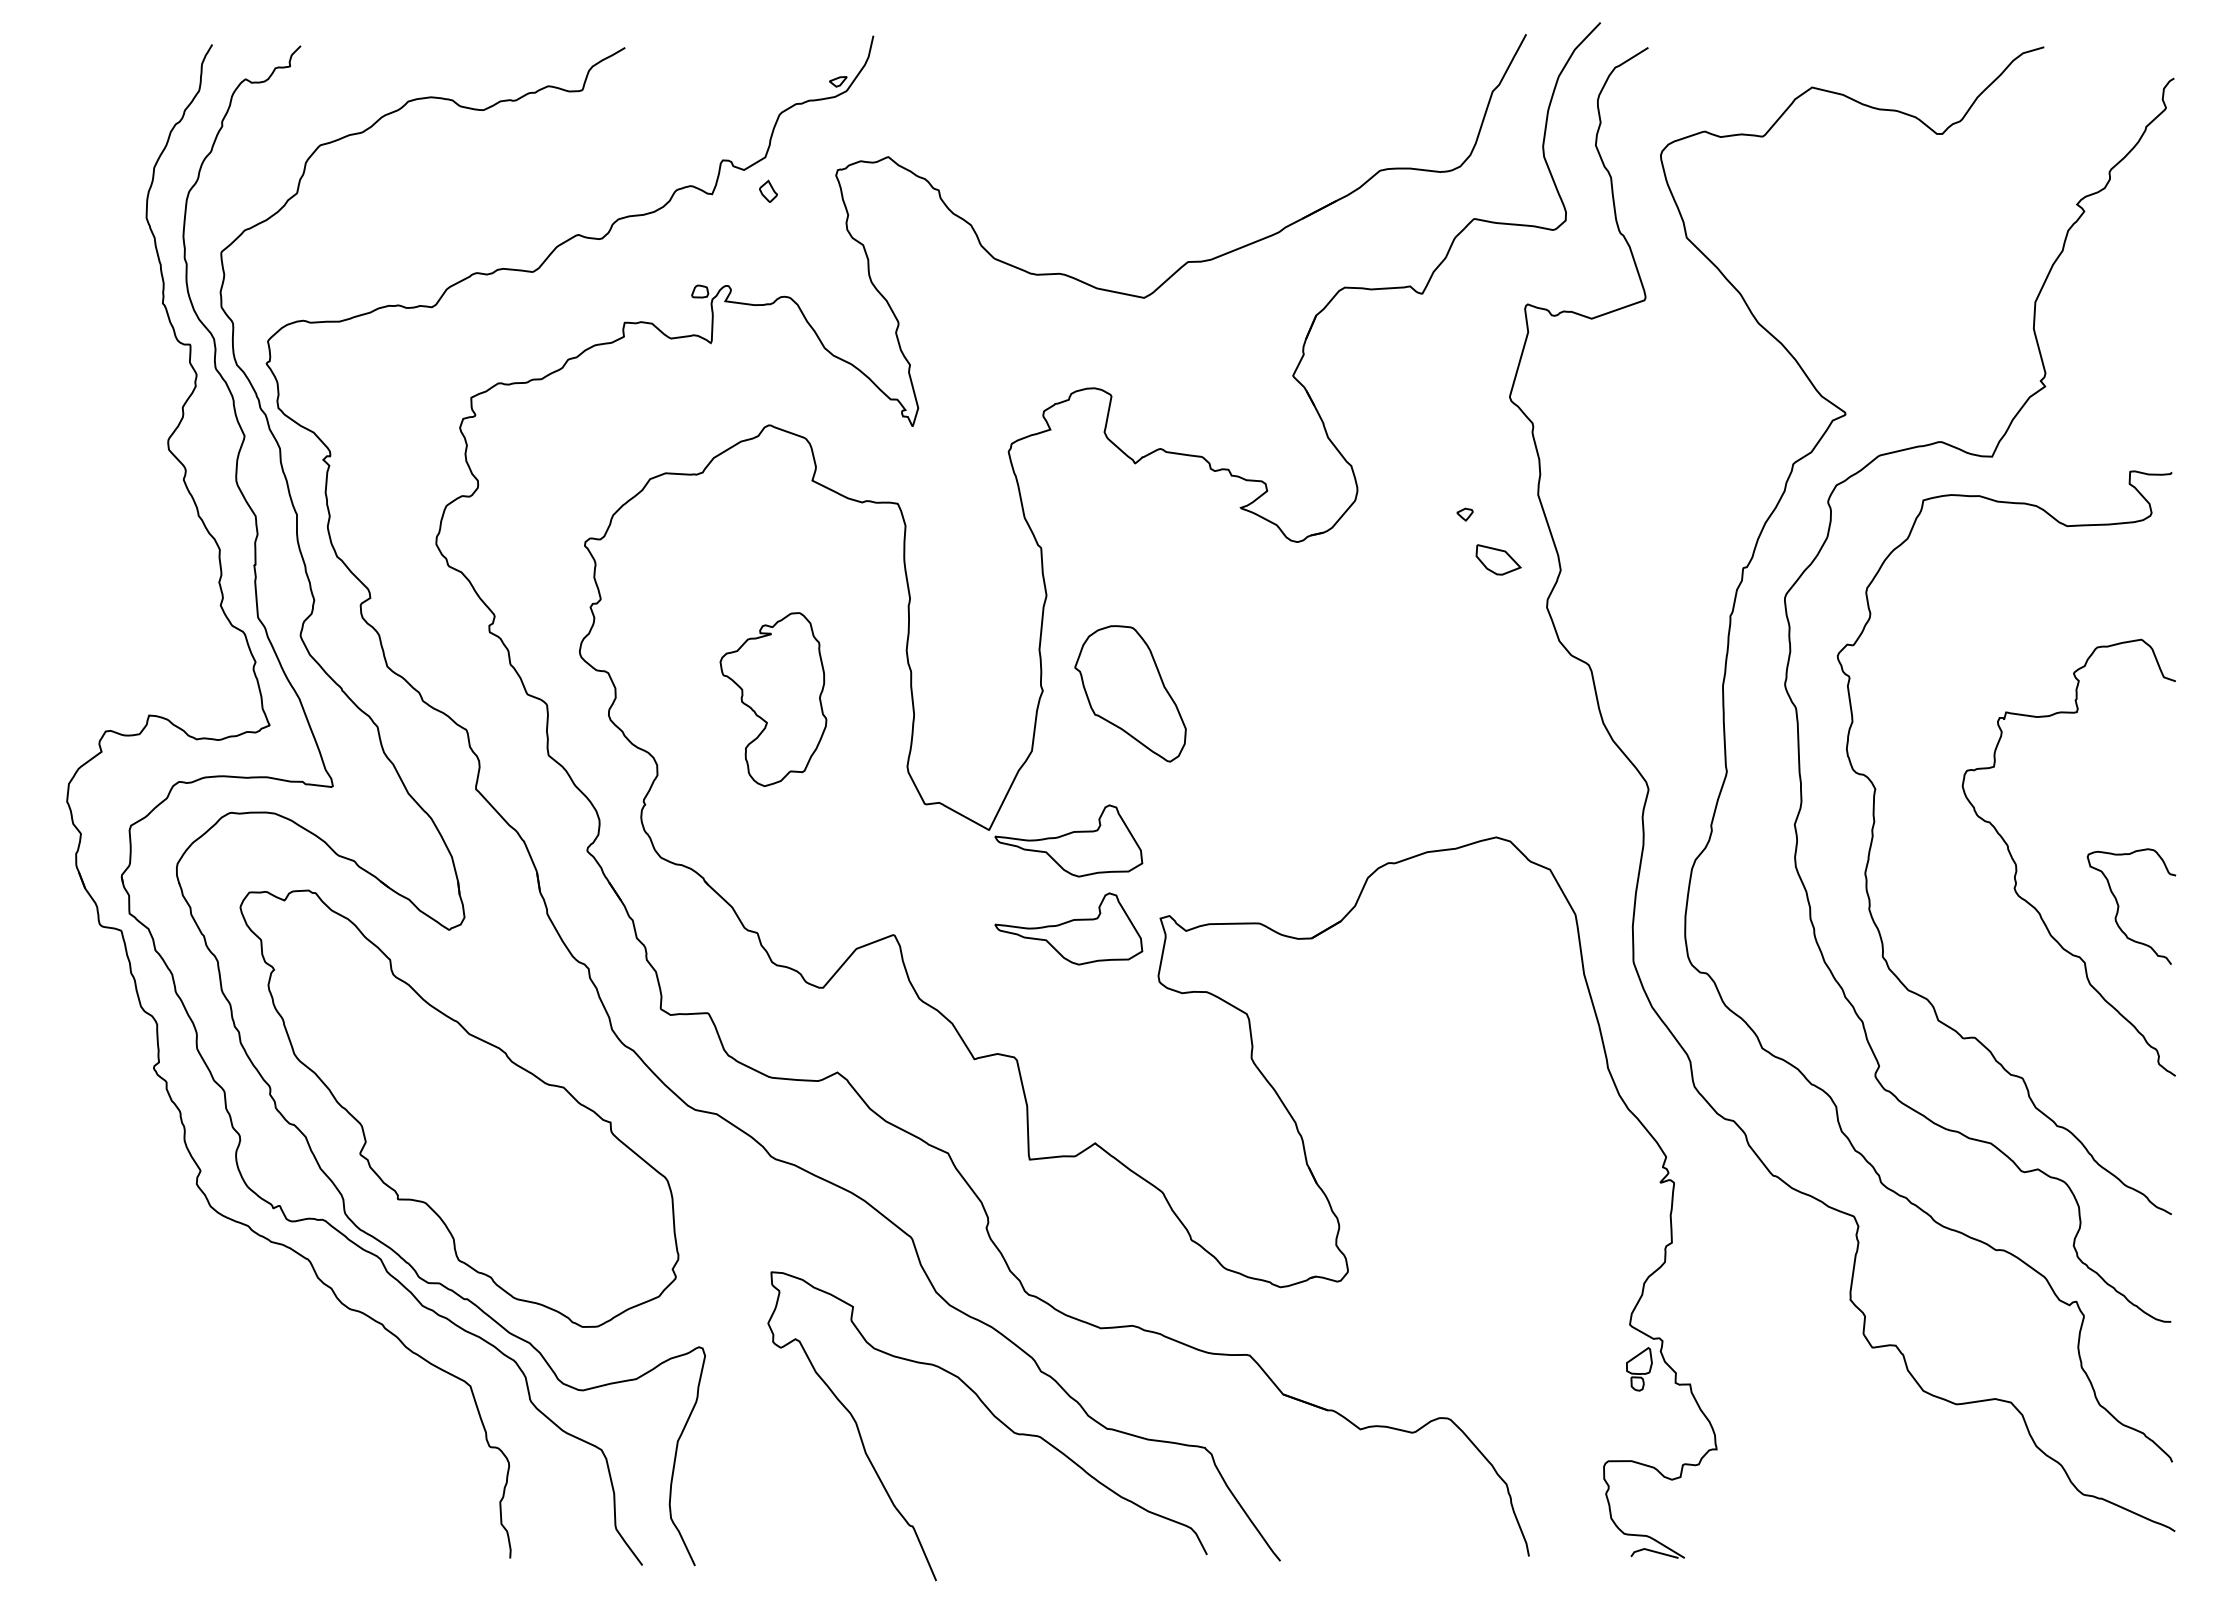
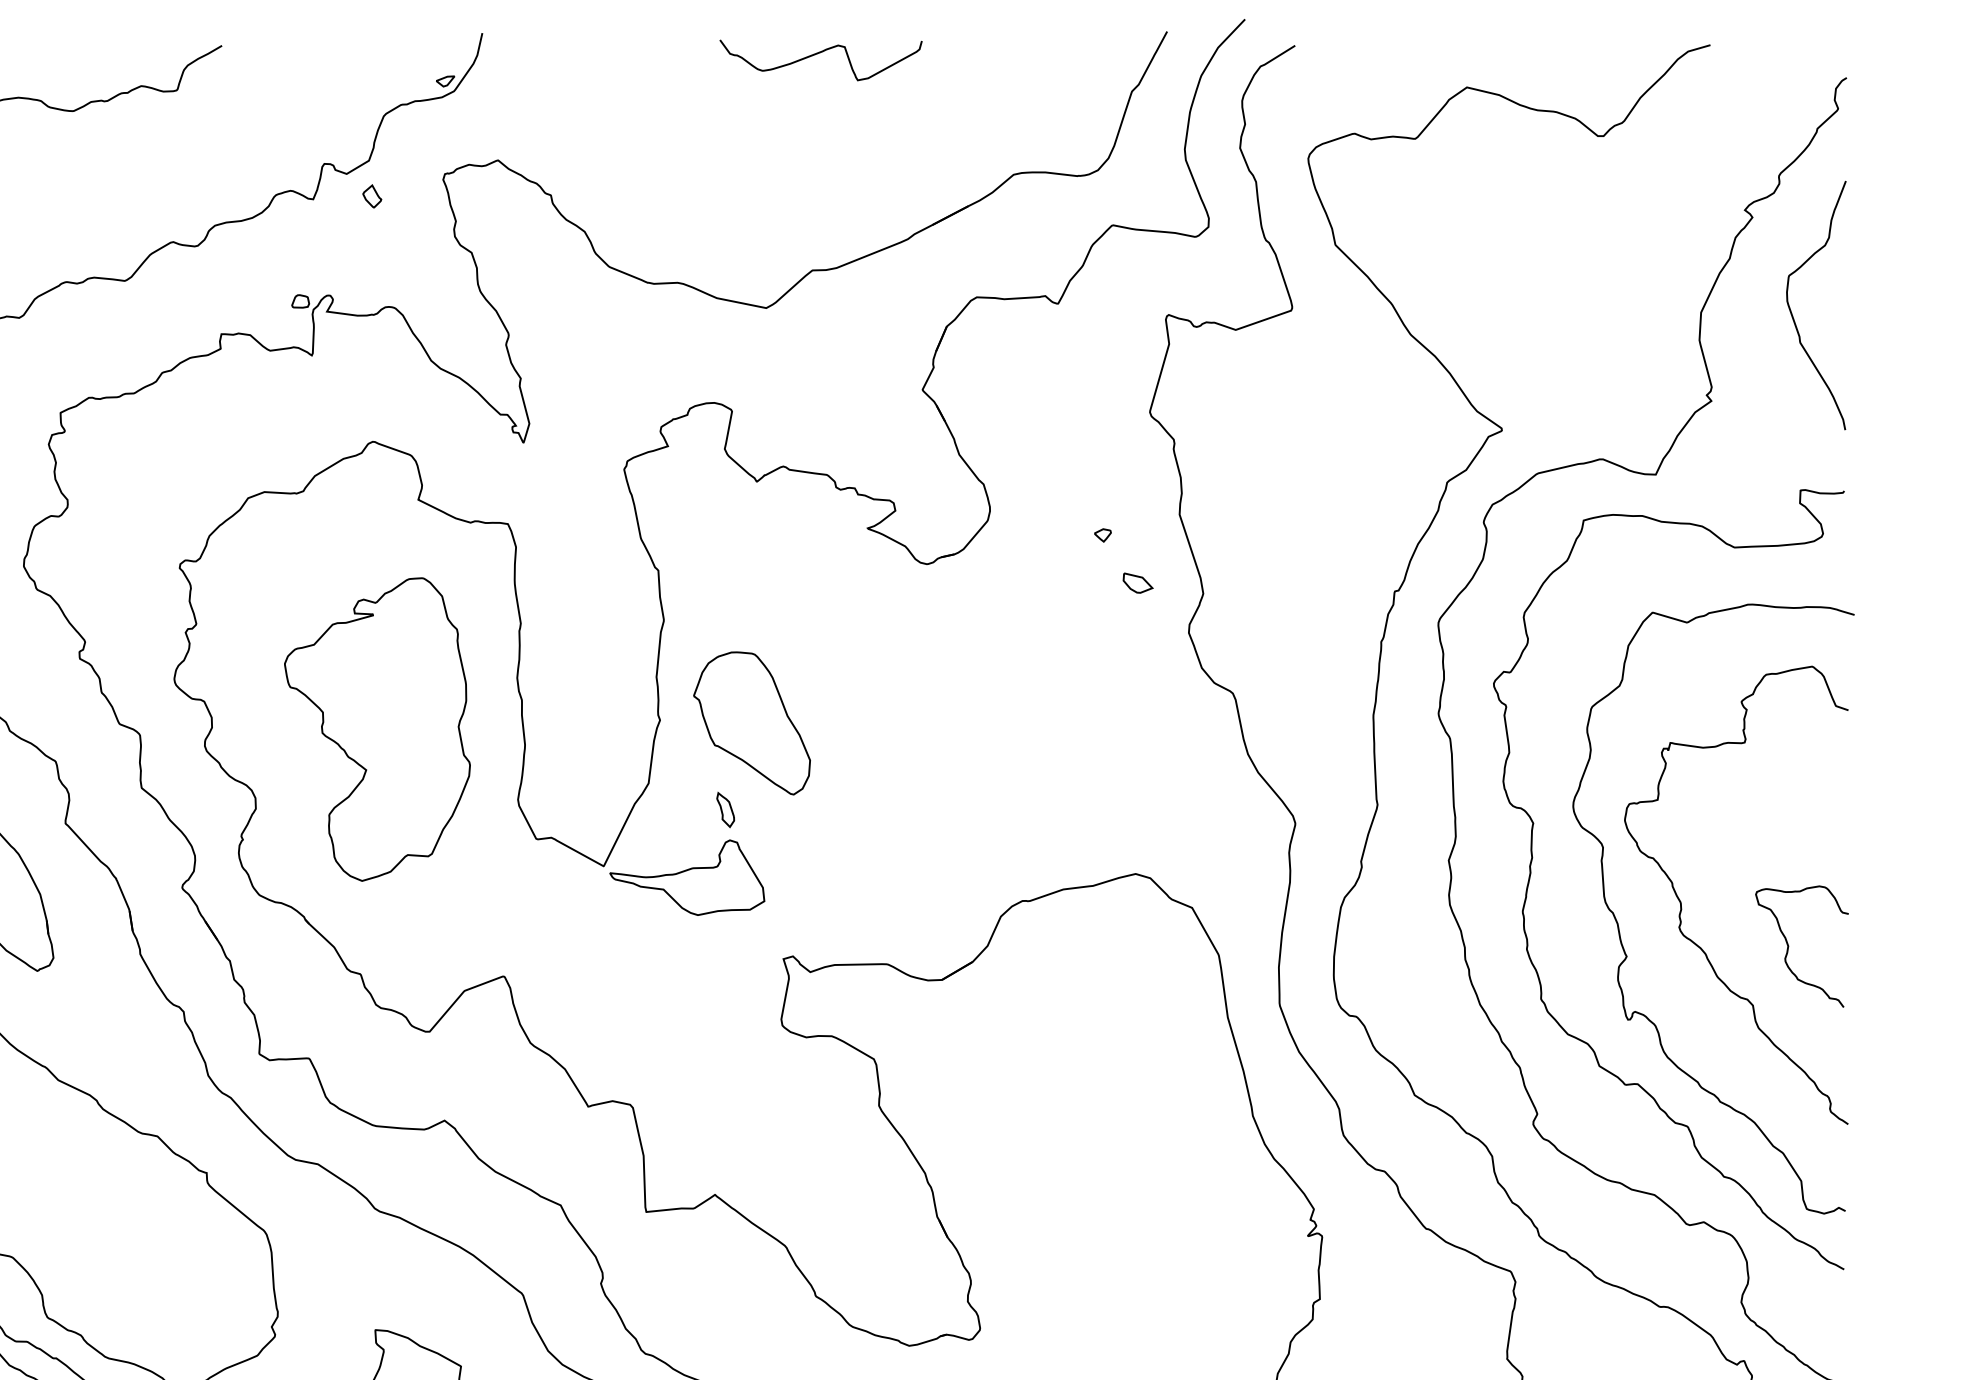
curve: (1194, 55) -> (819, 53), added
curve: (2122, 302) -> (1792, 312), added
part: (1498, 560) -> (1138, 583), size x0.62
part: (773, 699) -> (377, 729), size x1.67
part: (1105, 776) -> (725, 810), added
curve: (1957, 887) -> (1619, 926), added
part: (1068, 928) -> (686, 969), removed

